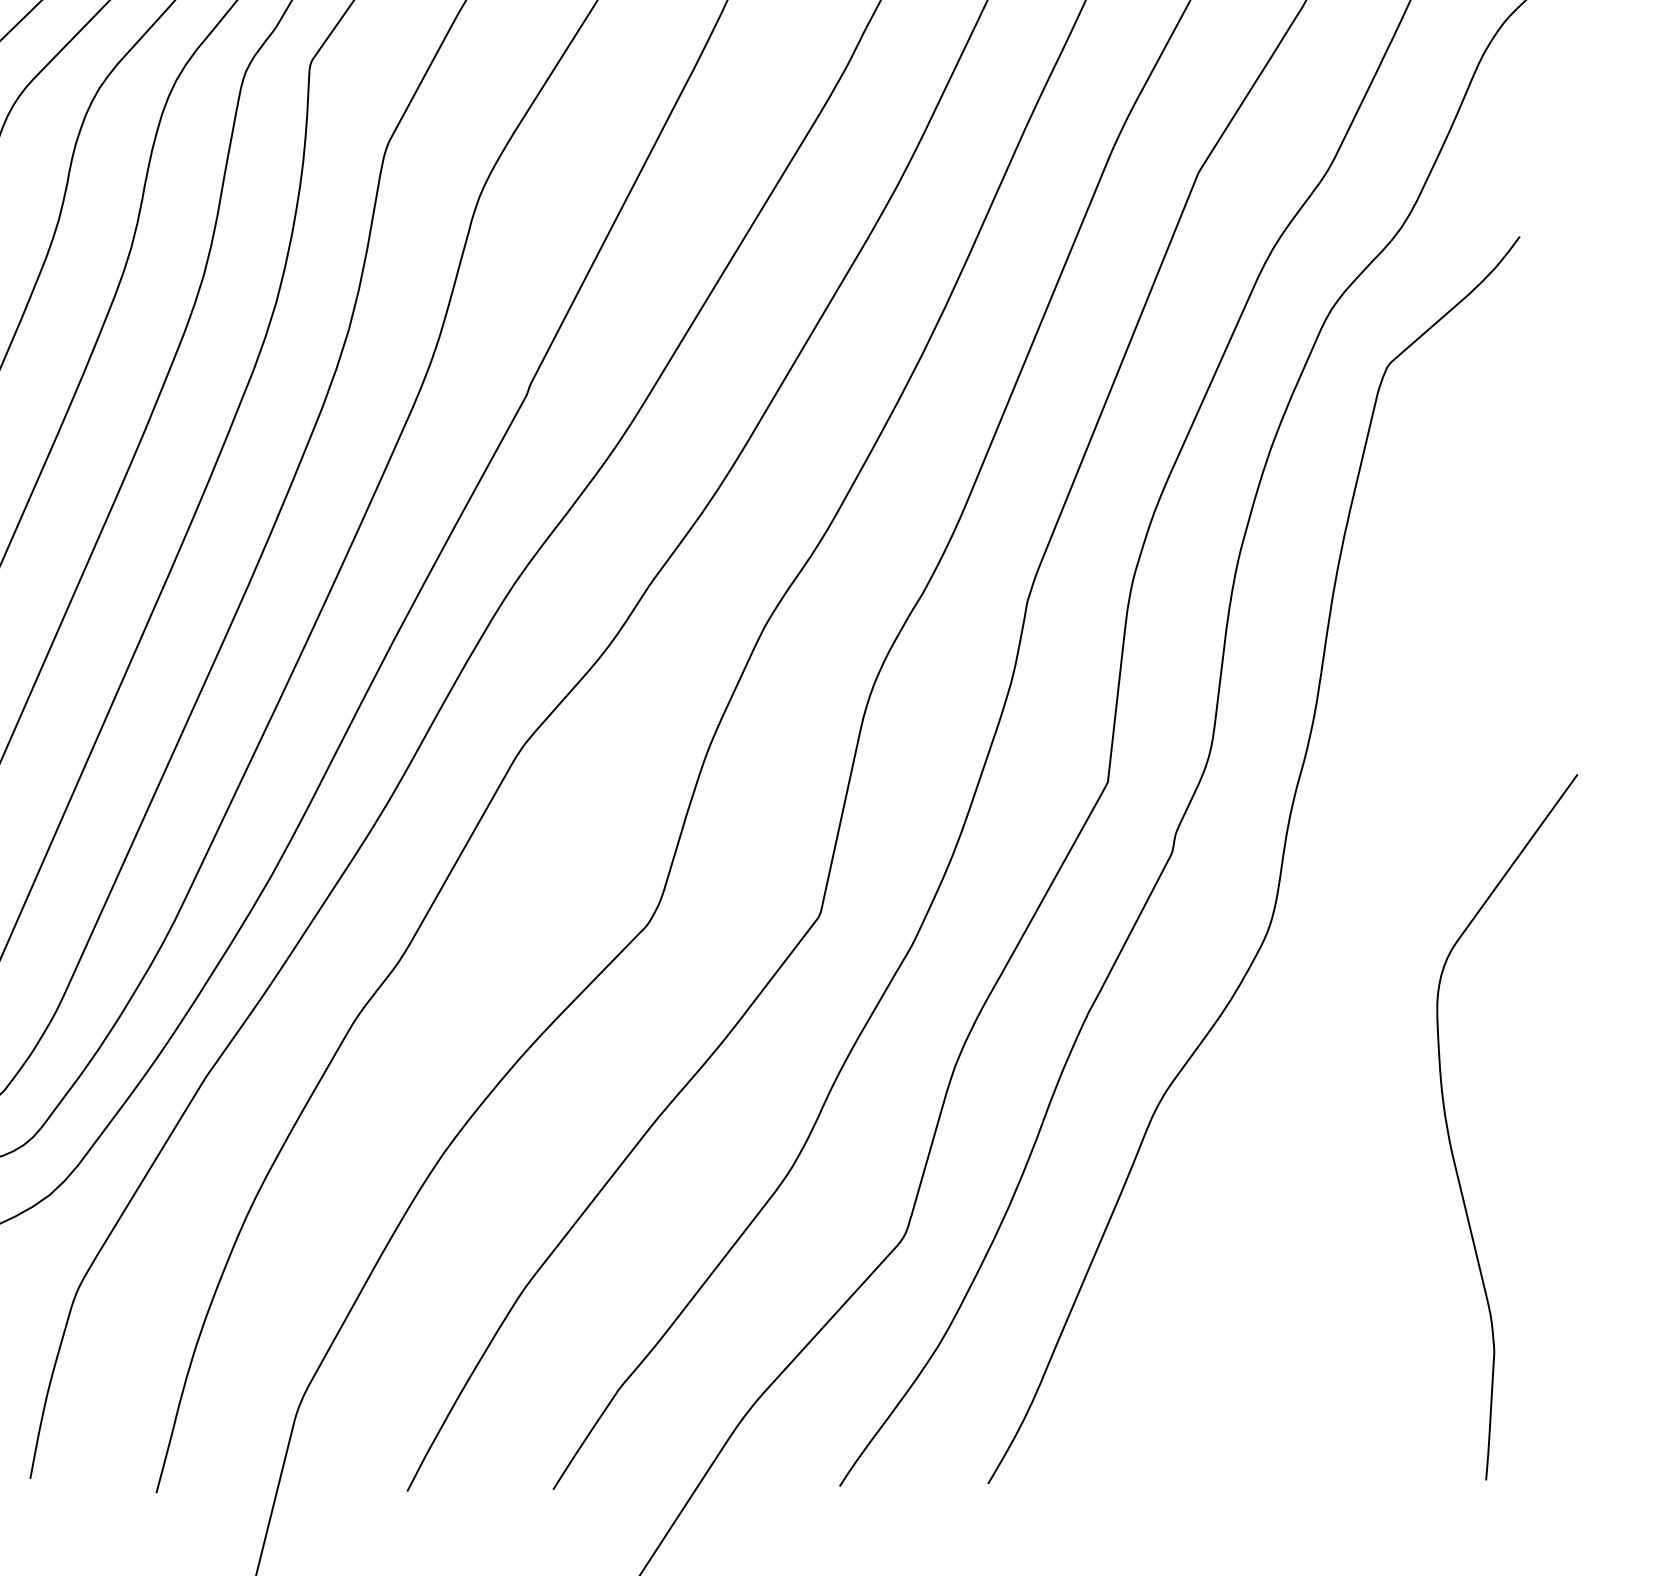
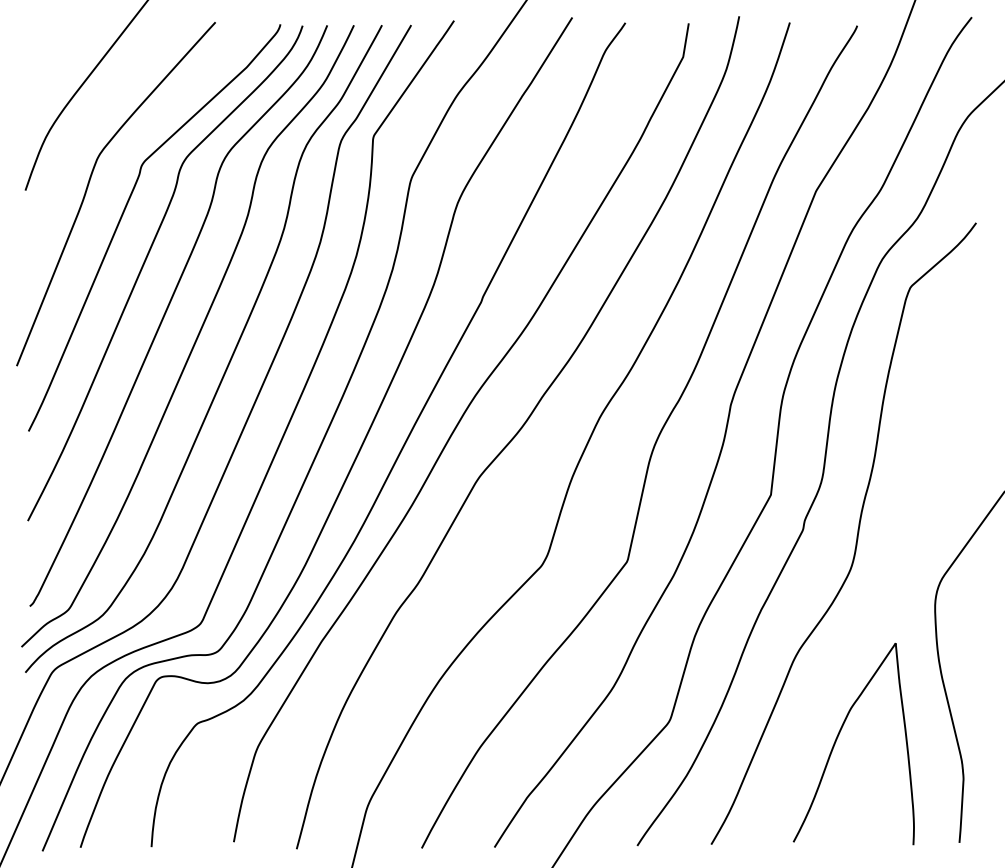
curve: (1245, 1264) -> (839, 735), added

